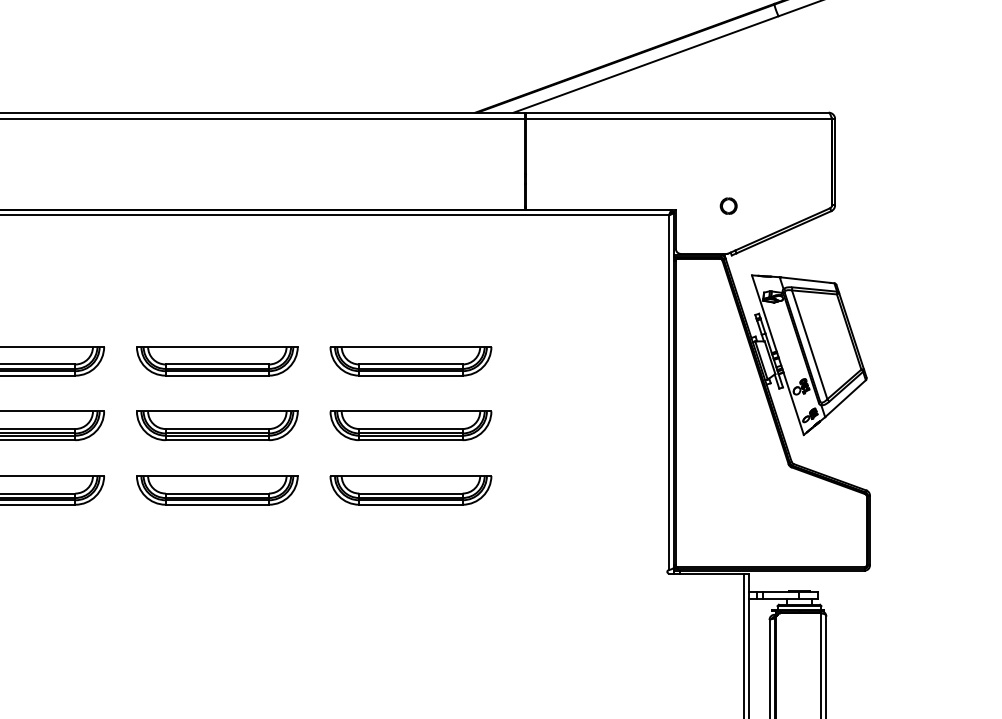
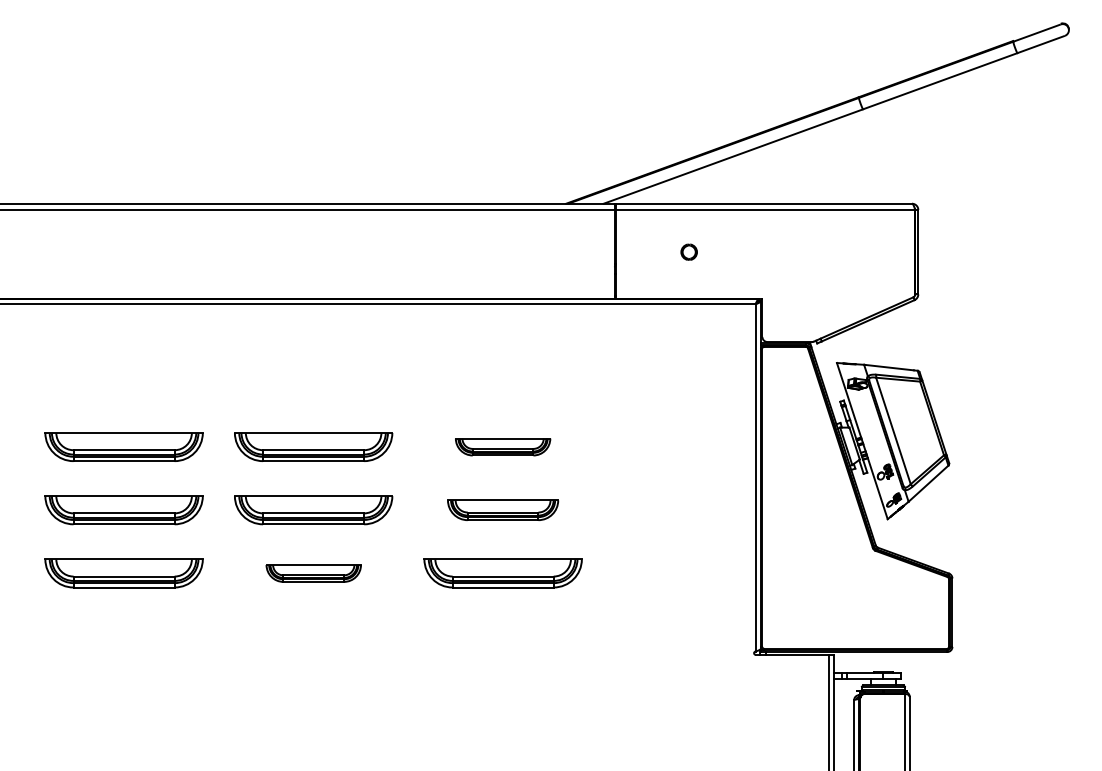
part: (728, 205) -> (688, 251), moved
part: (410, 360) -> (502, 446), size x0.6
part: (410, 426) -> (502, 510), size x0.7
part: (217, 490) -> (313, 573), size x0.6

